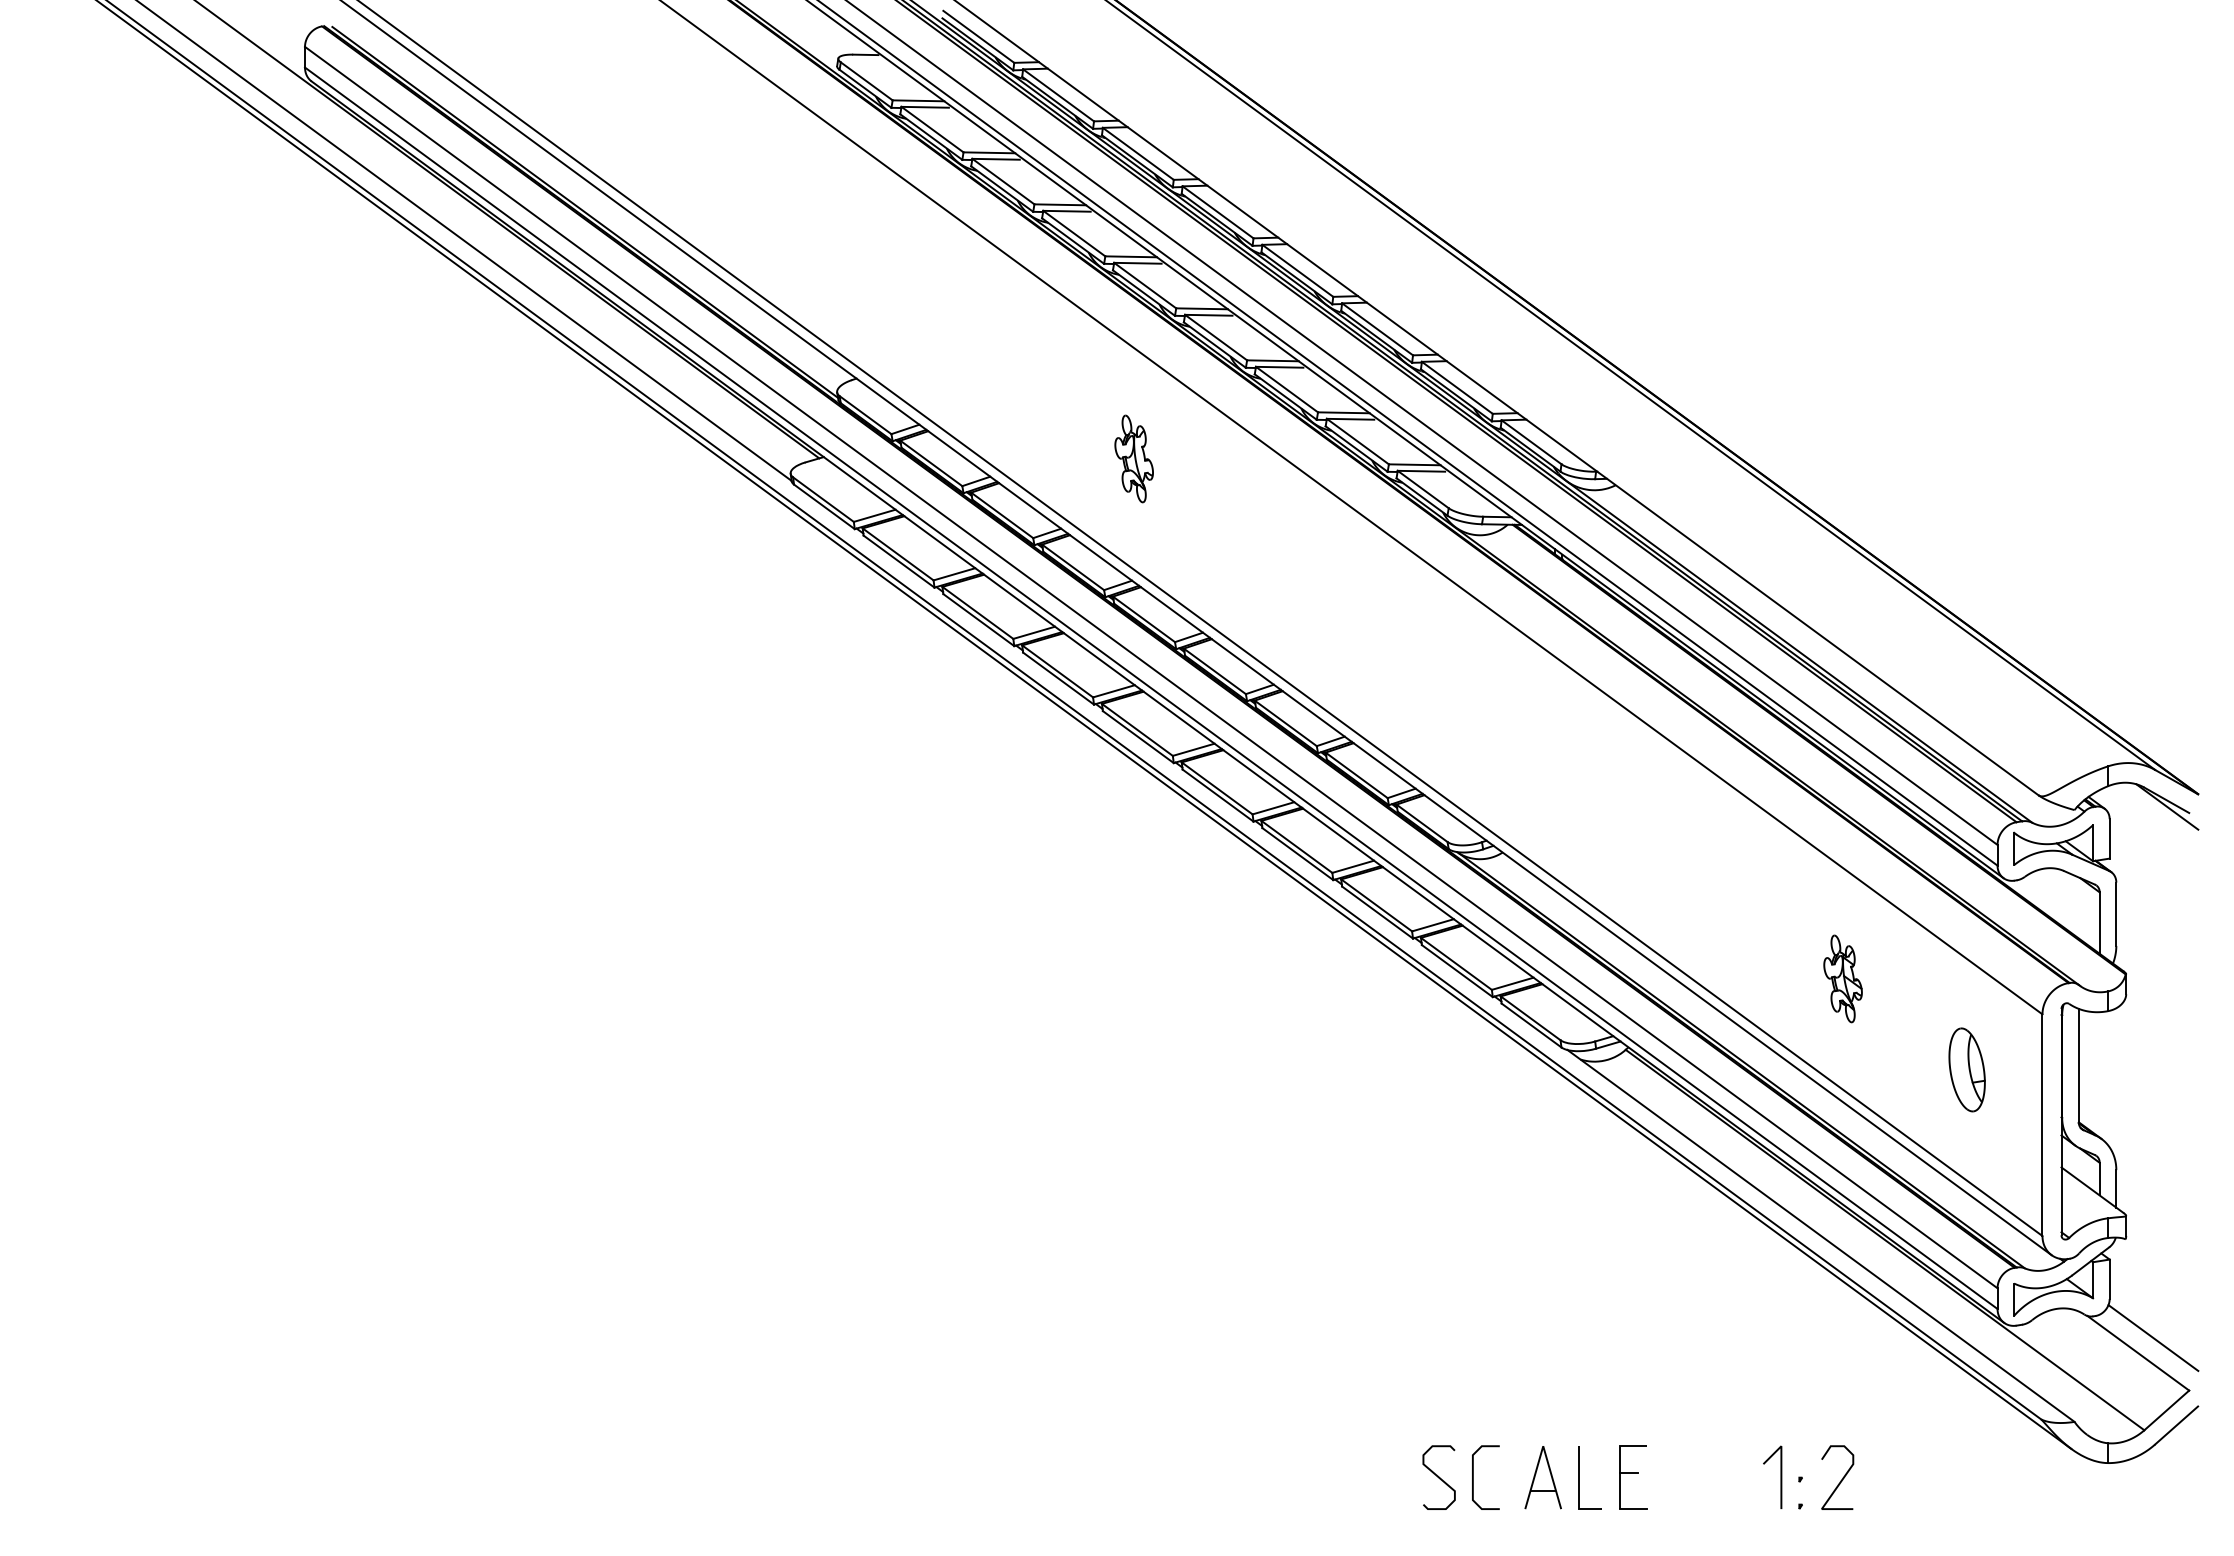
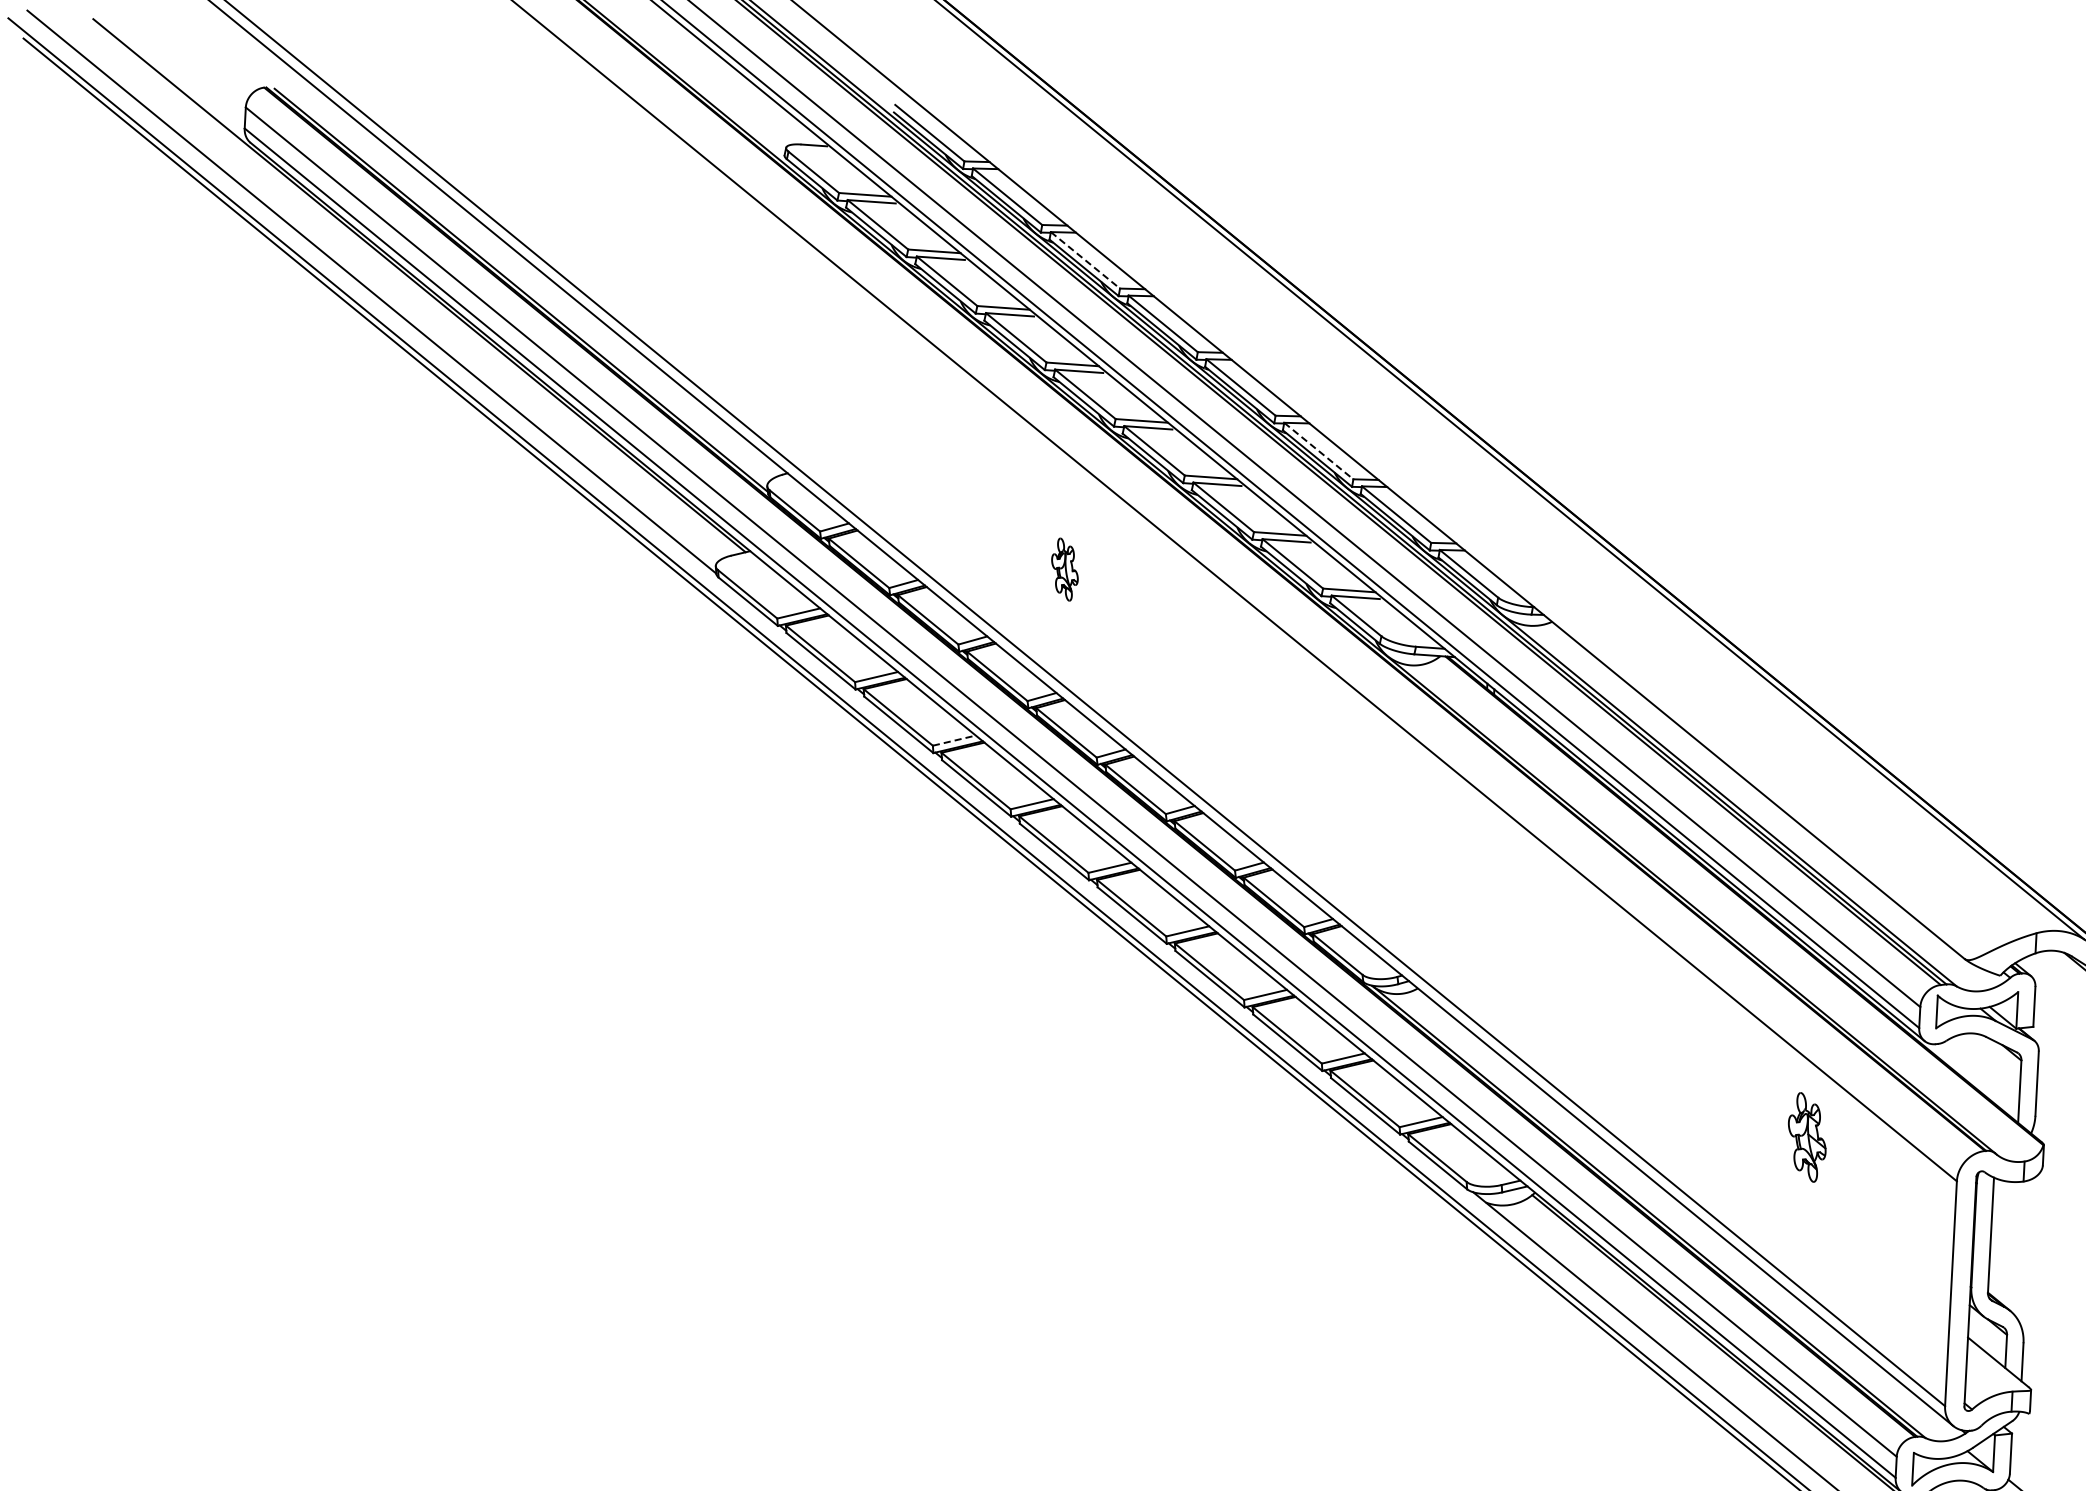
line: (1138, 153) -> (1085, 259), solid -> dashed
line: (1377, 329) -> (1318, 451), solid -> dashed
part: (1133, 458) -> (1064, 569), size x0.7
line: (1034, 632) -> (954, 740), solid -> dashed
part: (1842, 978) -> (1806, 1136), moved
part: (1966, 1069) -> (1876, 1233), removed

